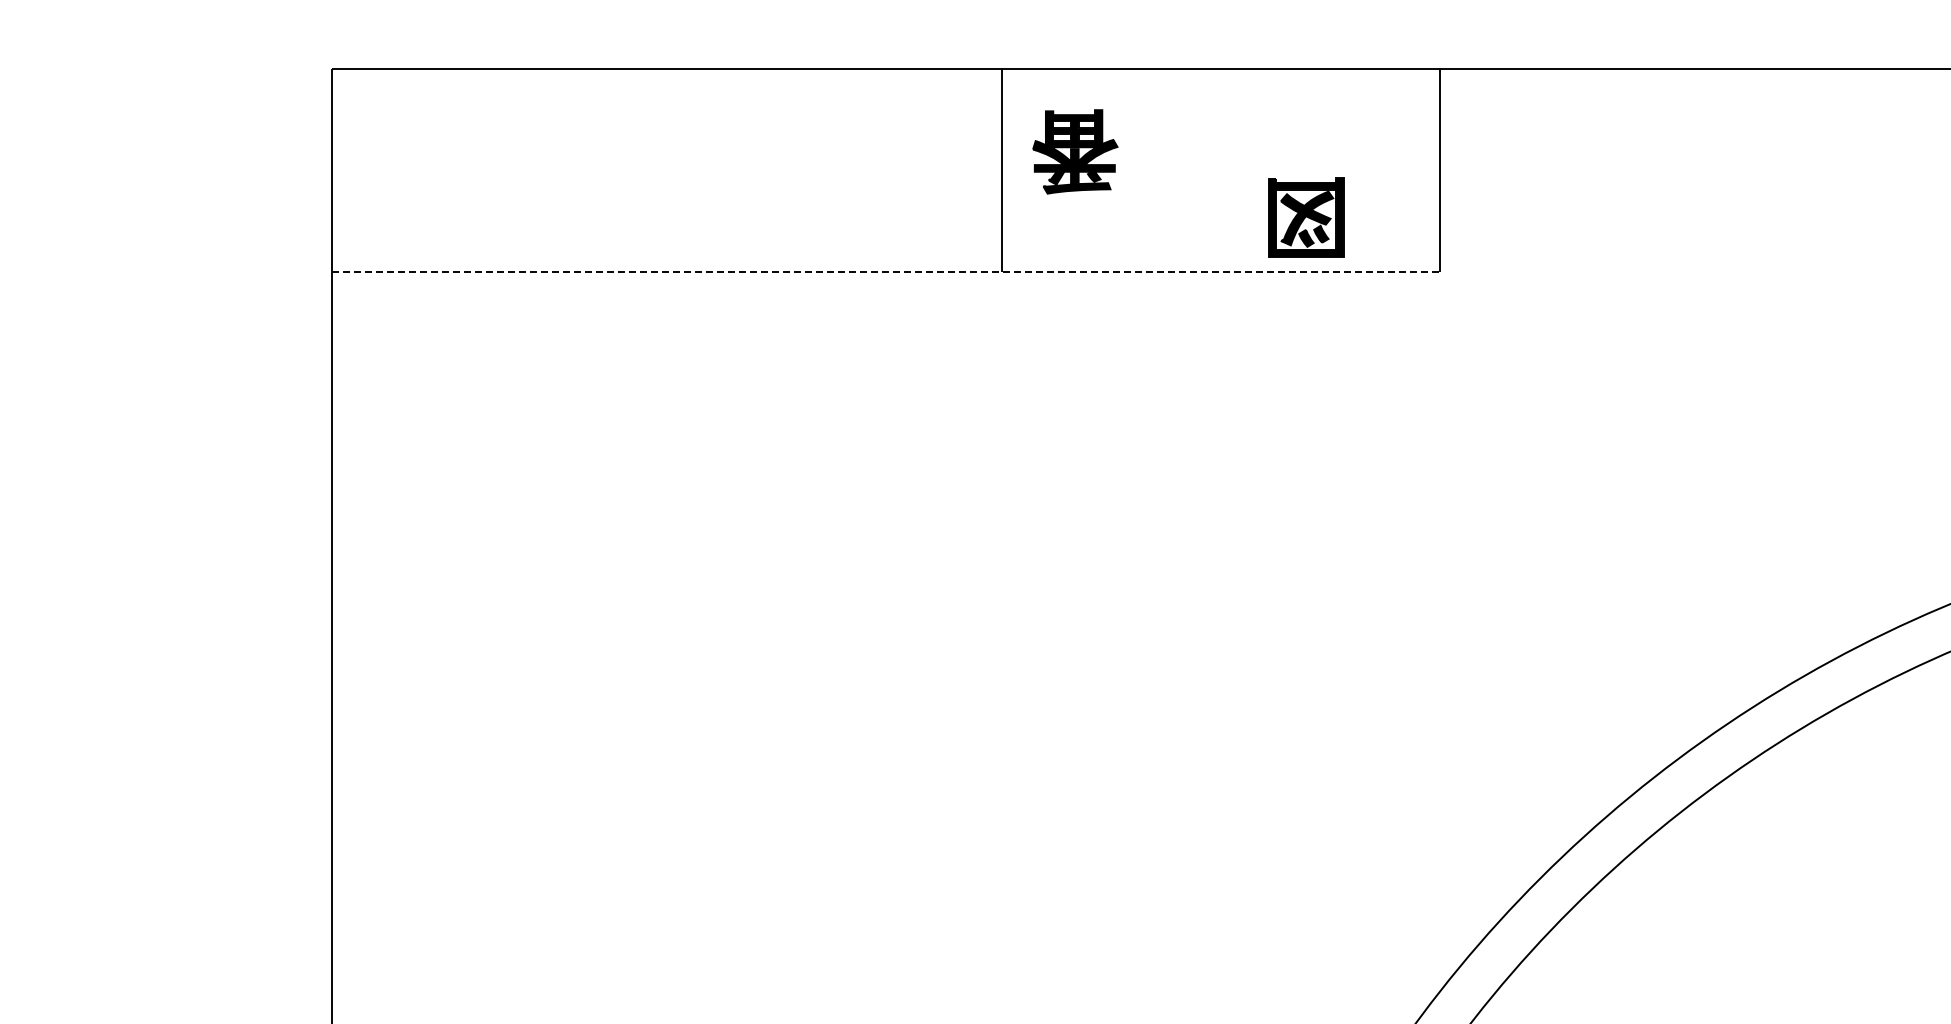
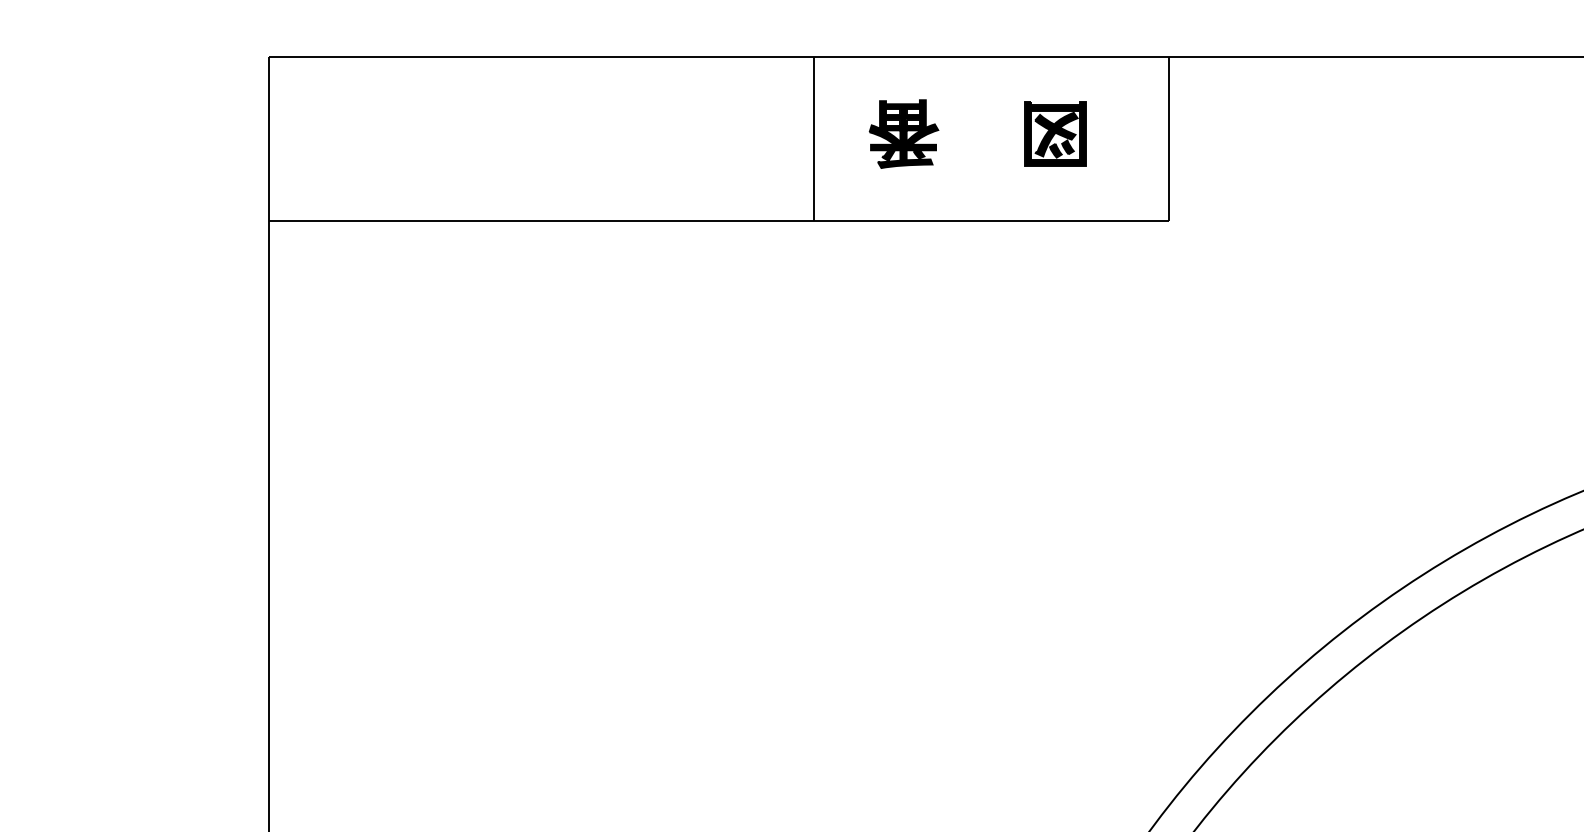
part: (1075, 151) -> (904, 133), moved
part: (1306, 217) -> (1055, 133), moved
line: (885, 272) -> (718, 221), dashed -> solid

